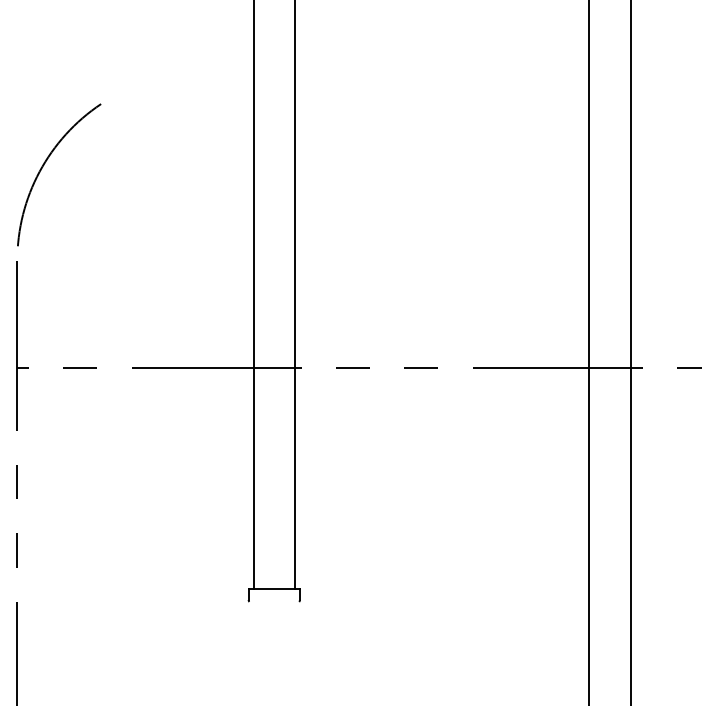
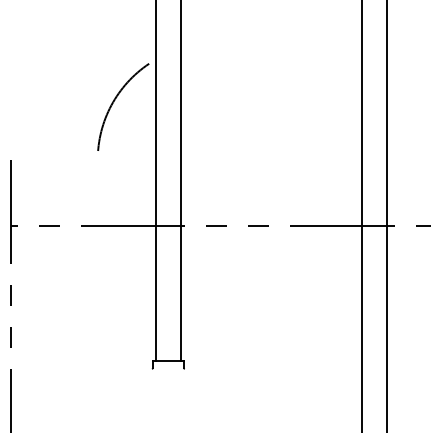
arc: (44, 167) -> (114, 102), moved

